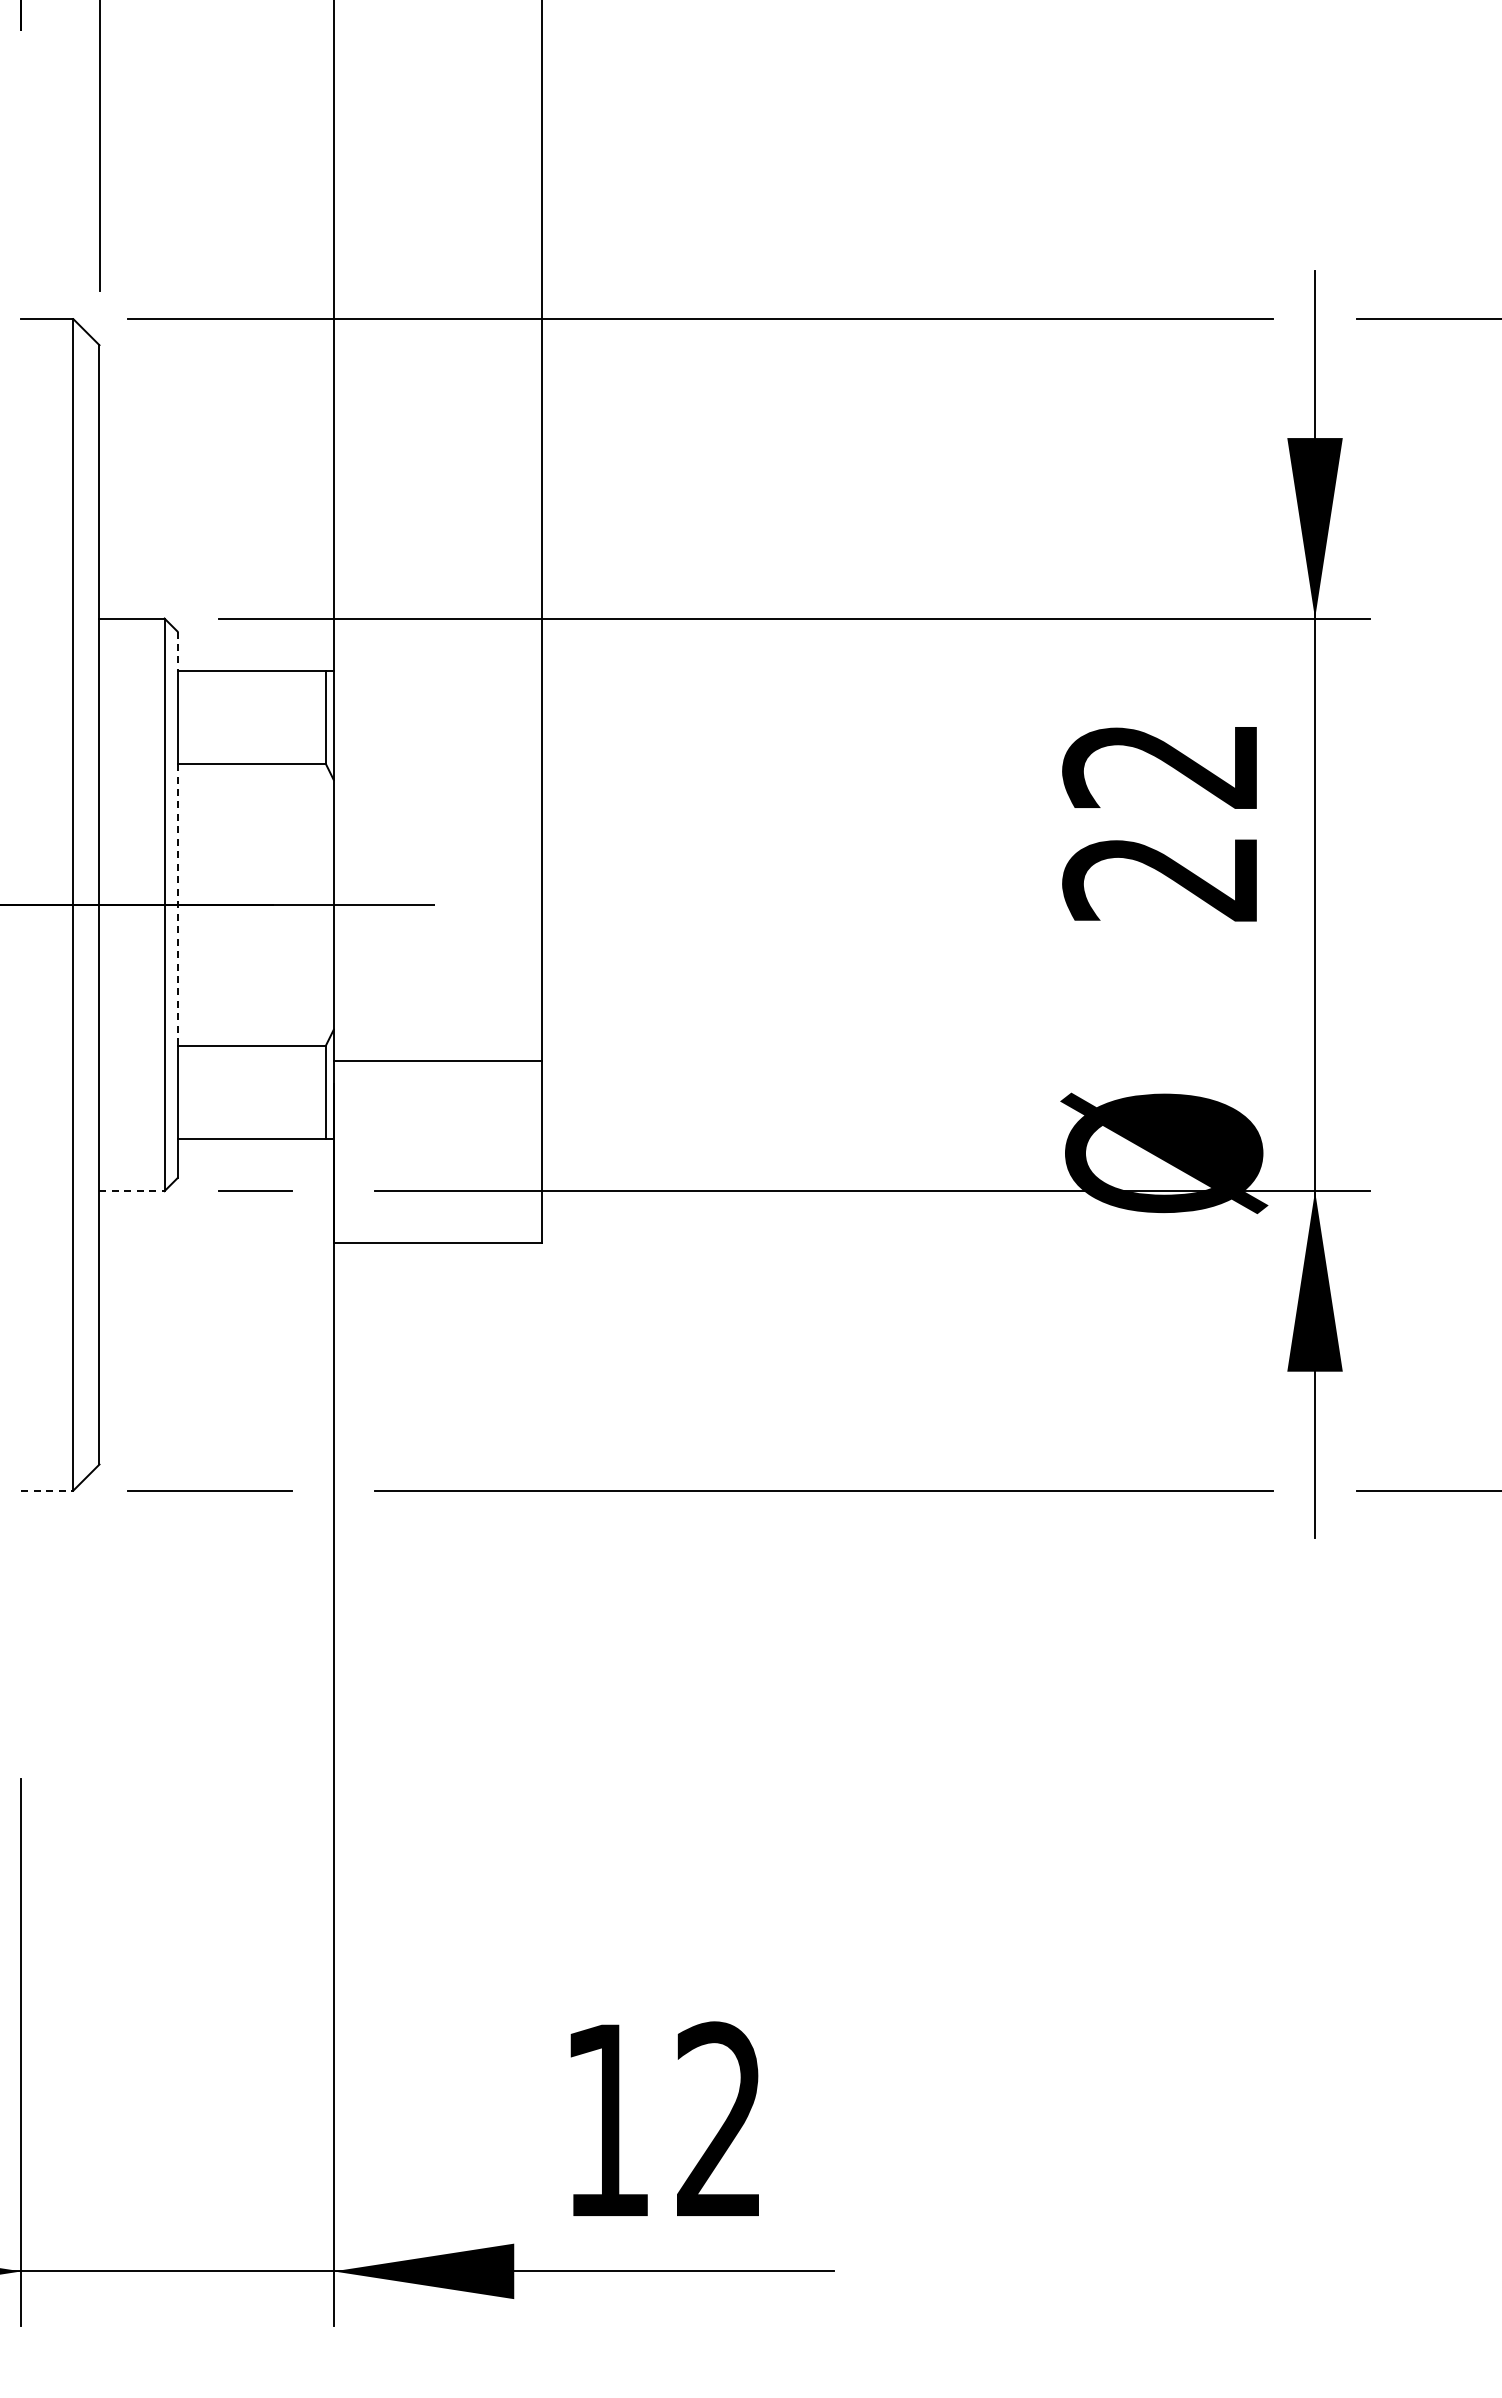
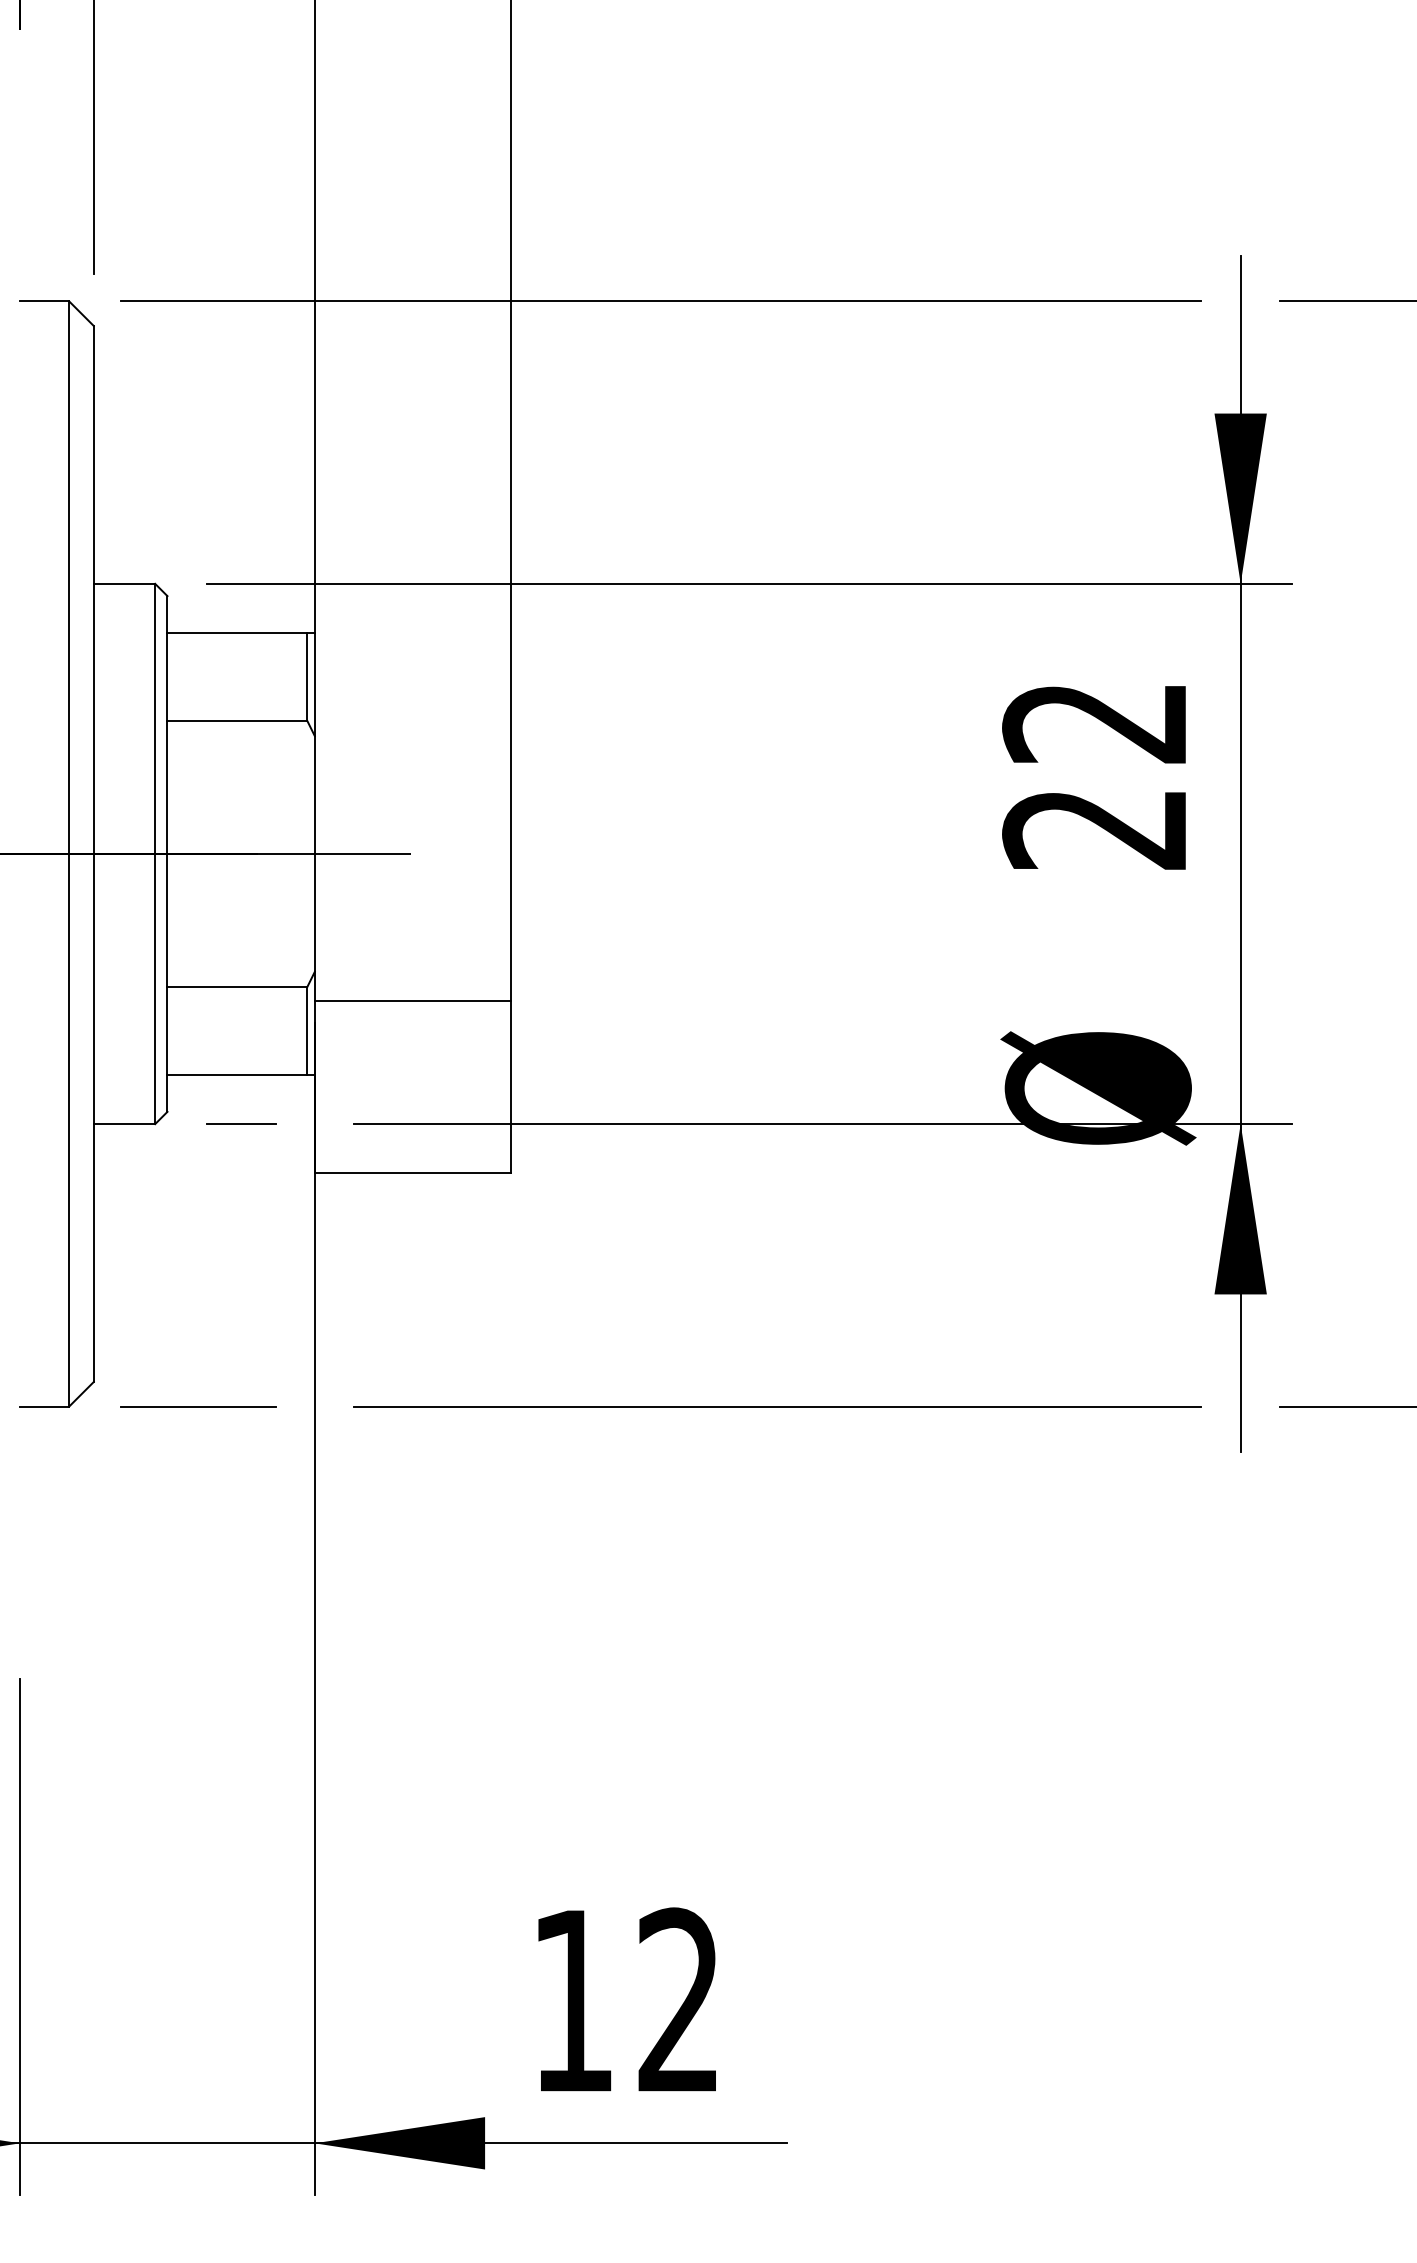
line: (177, 651) -> (167, 614), dashed -> solid
line: (177, 904) -> (167, 853), dashed -> solid
line: (132, 1191) -> (124, 1124), dashed -> solid
line: (47, 1490) -> (44, 1406), dashed -> solid

